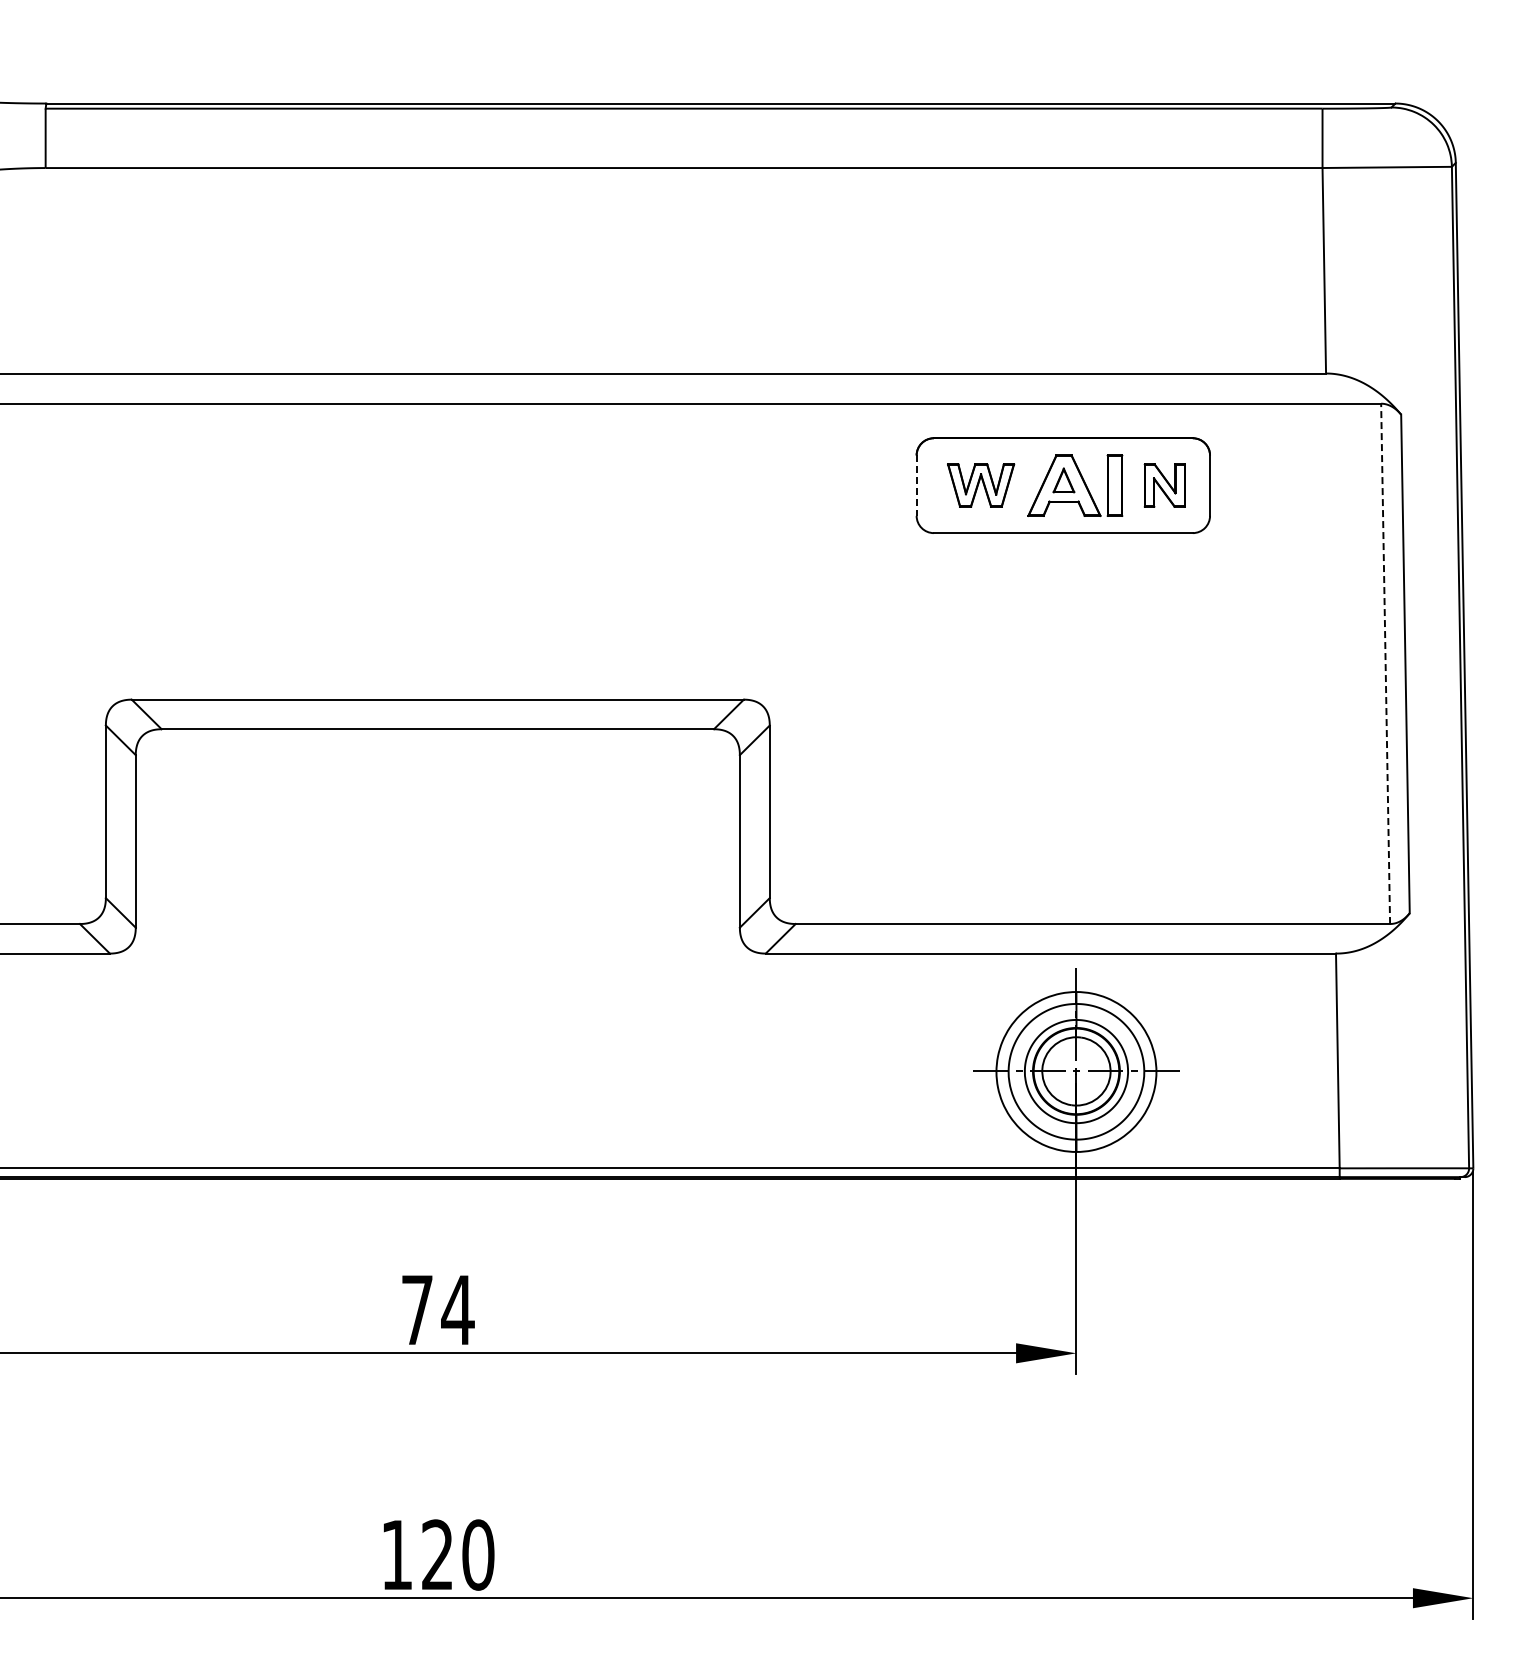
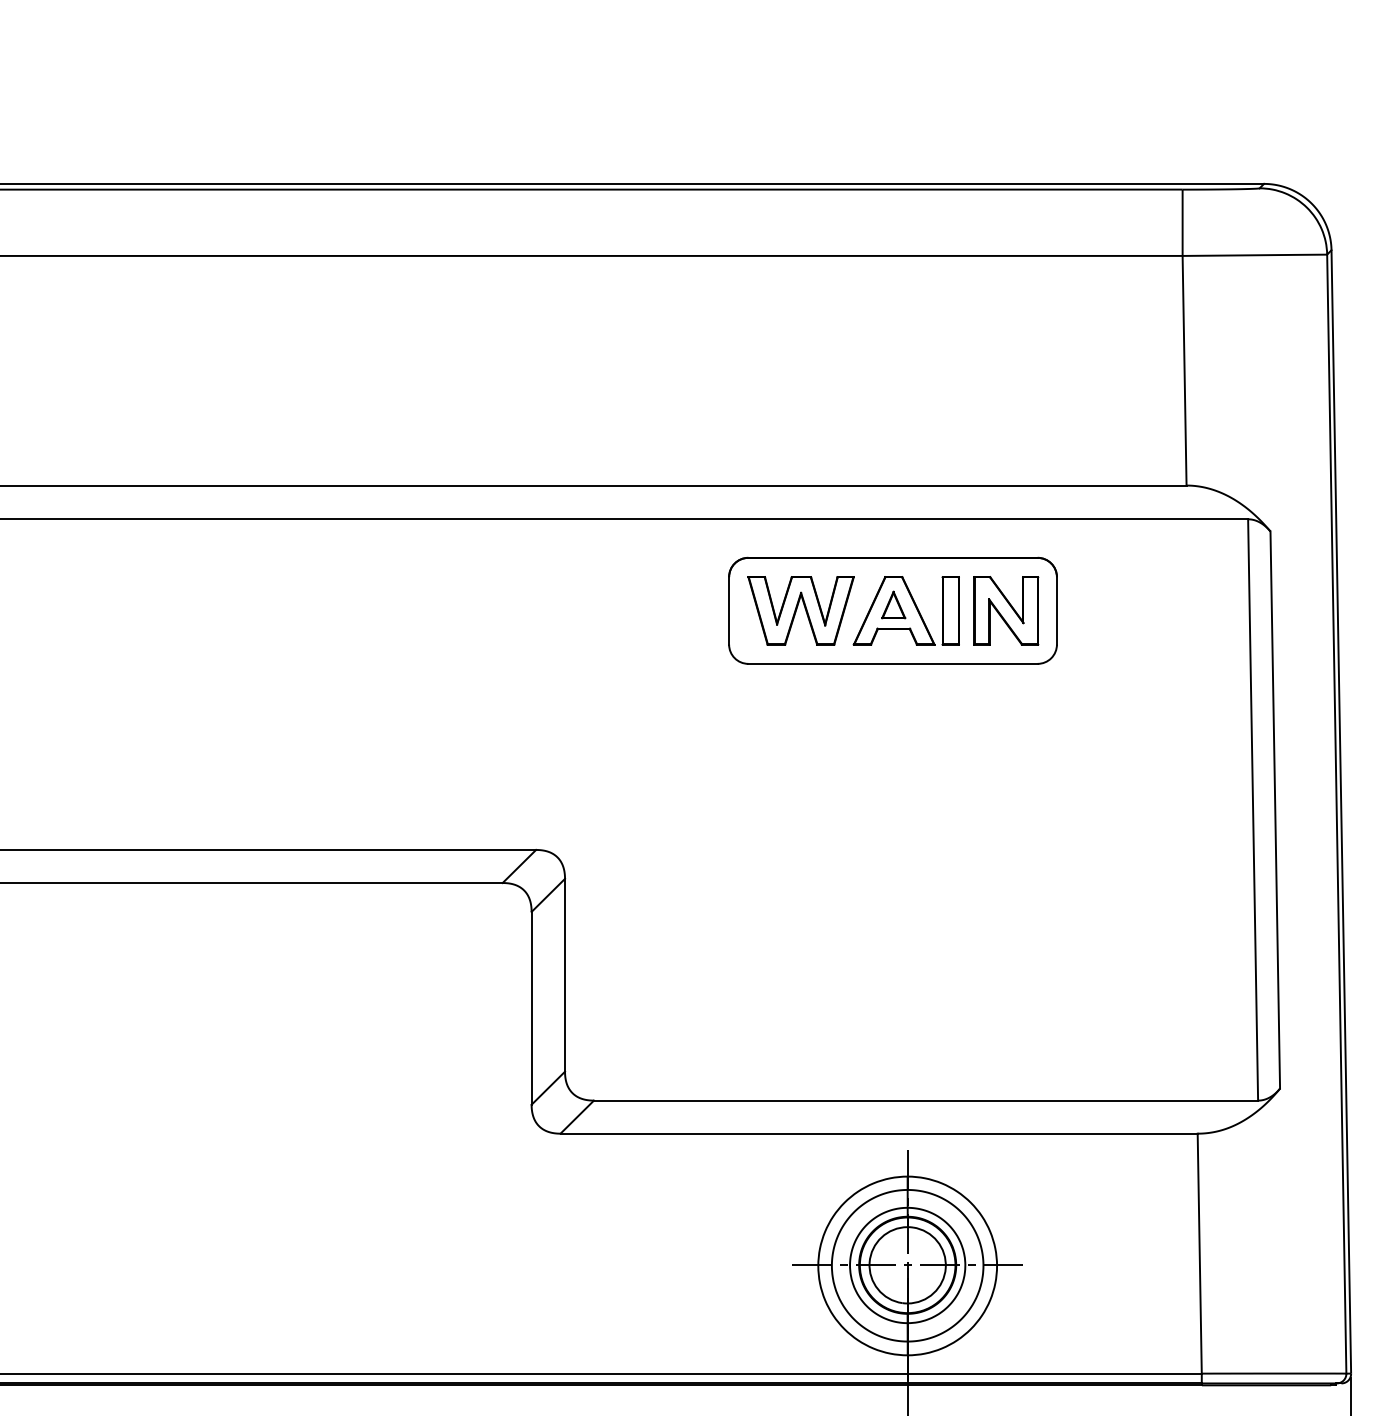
part: (980, 485) -> (800, 610), size x1.43
part: (1164, 485) -> (1006, 610), size x1.43
line: (916, 486) -> (728, 611), dashed -> solid
line: (1385, 663) -> (1252, 809), dashed -> solid

